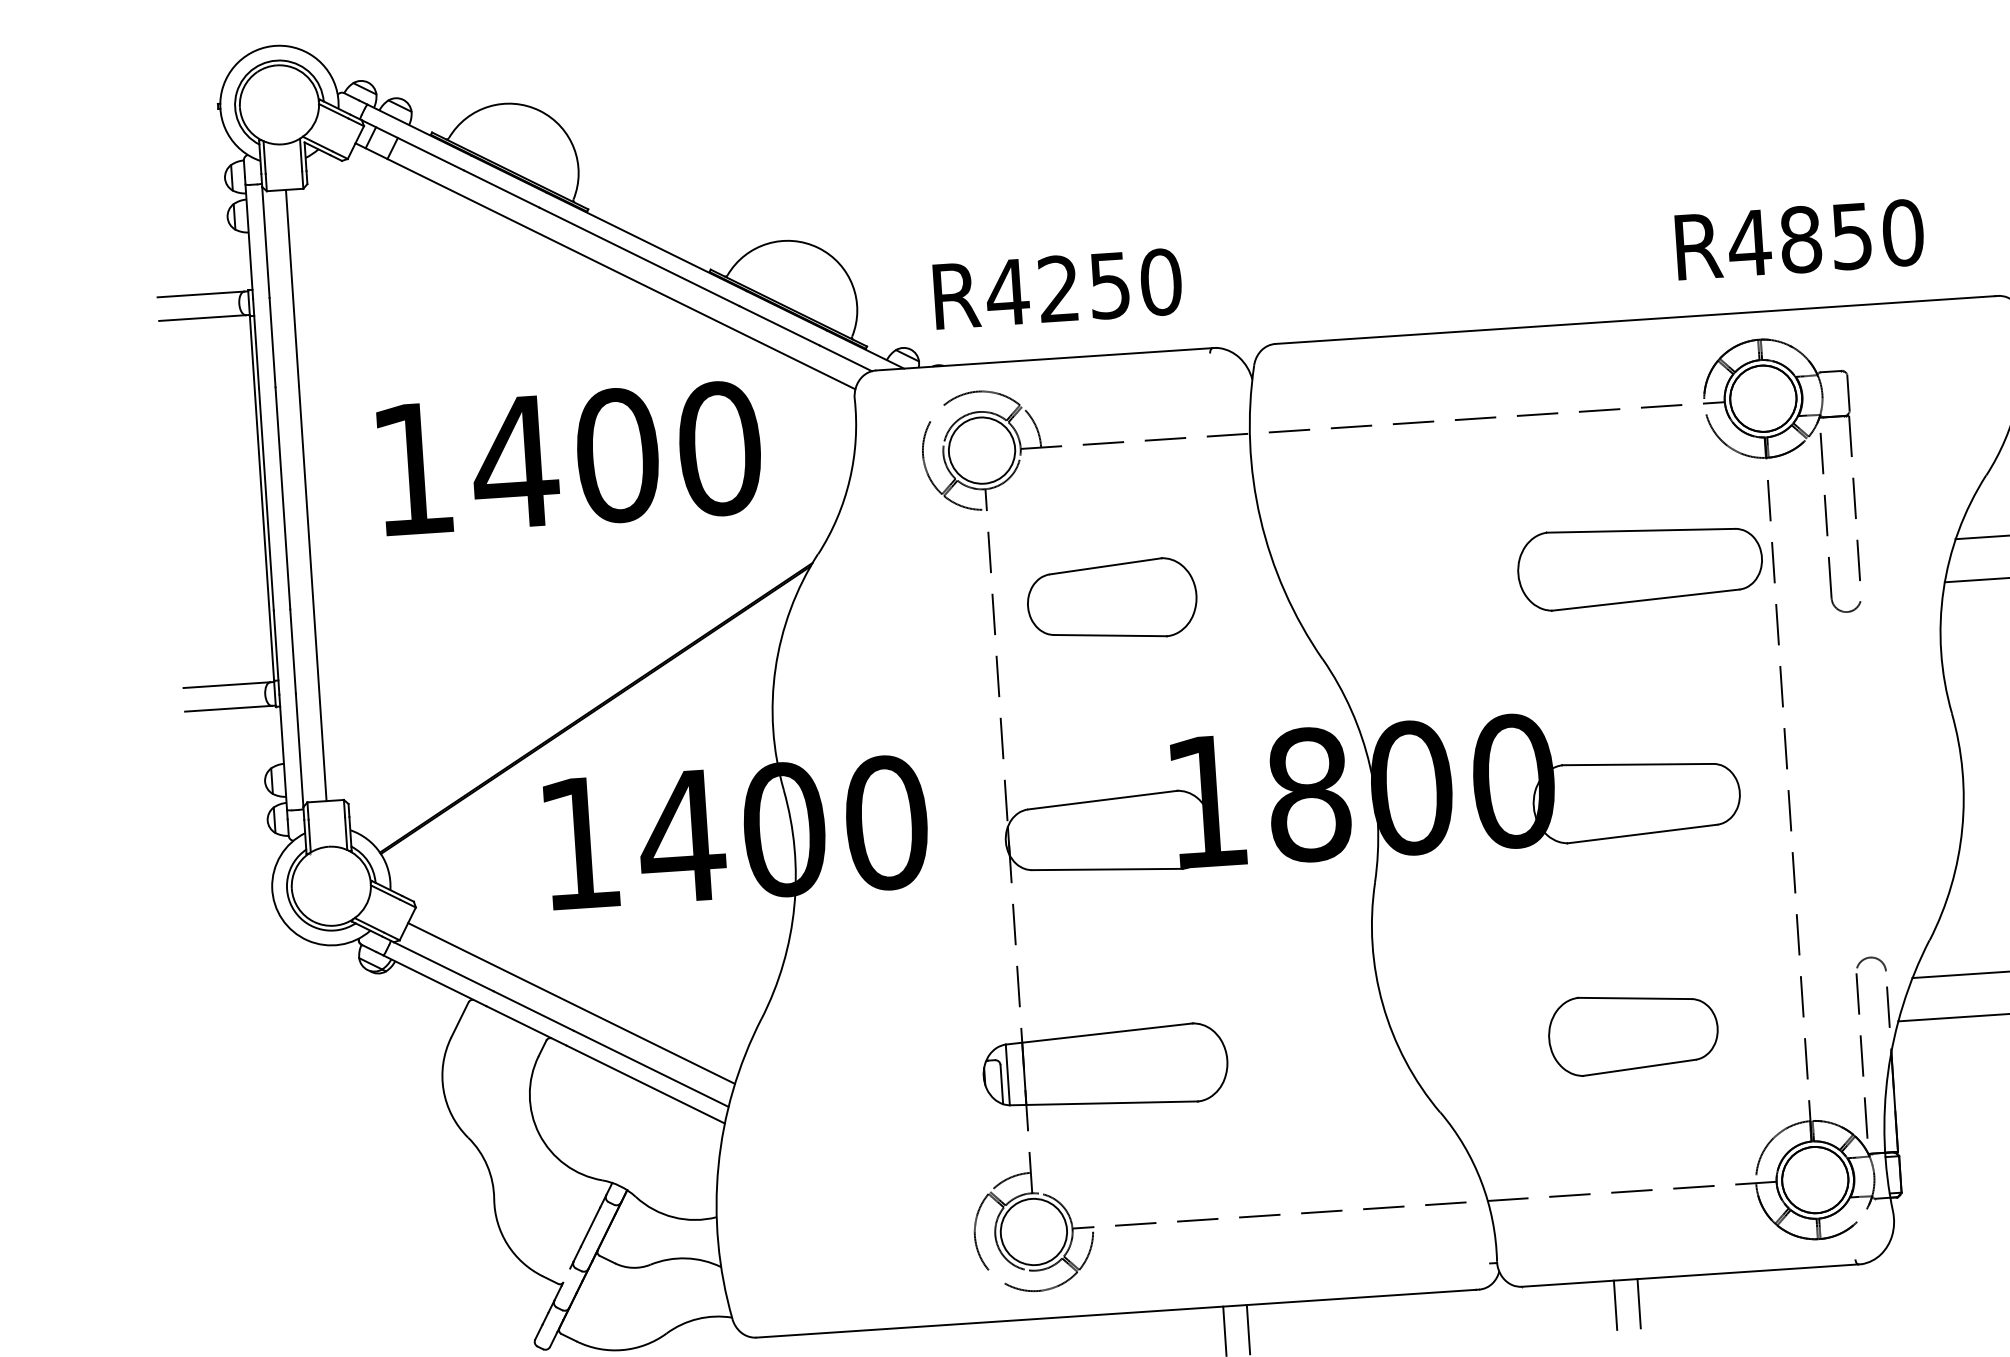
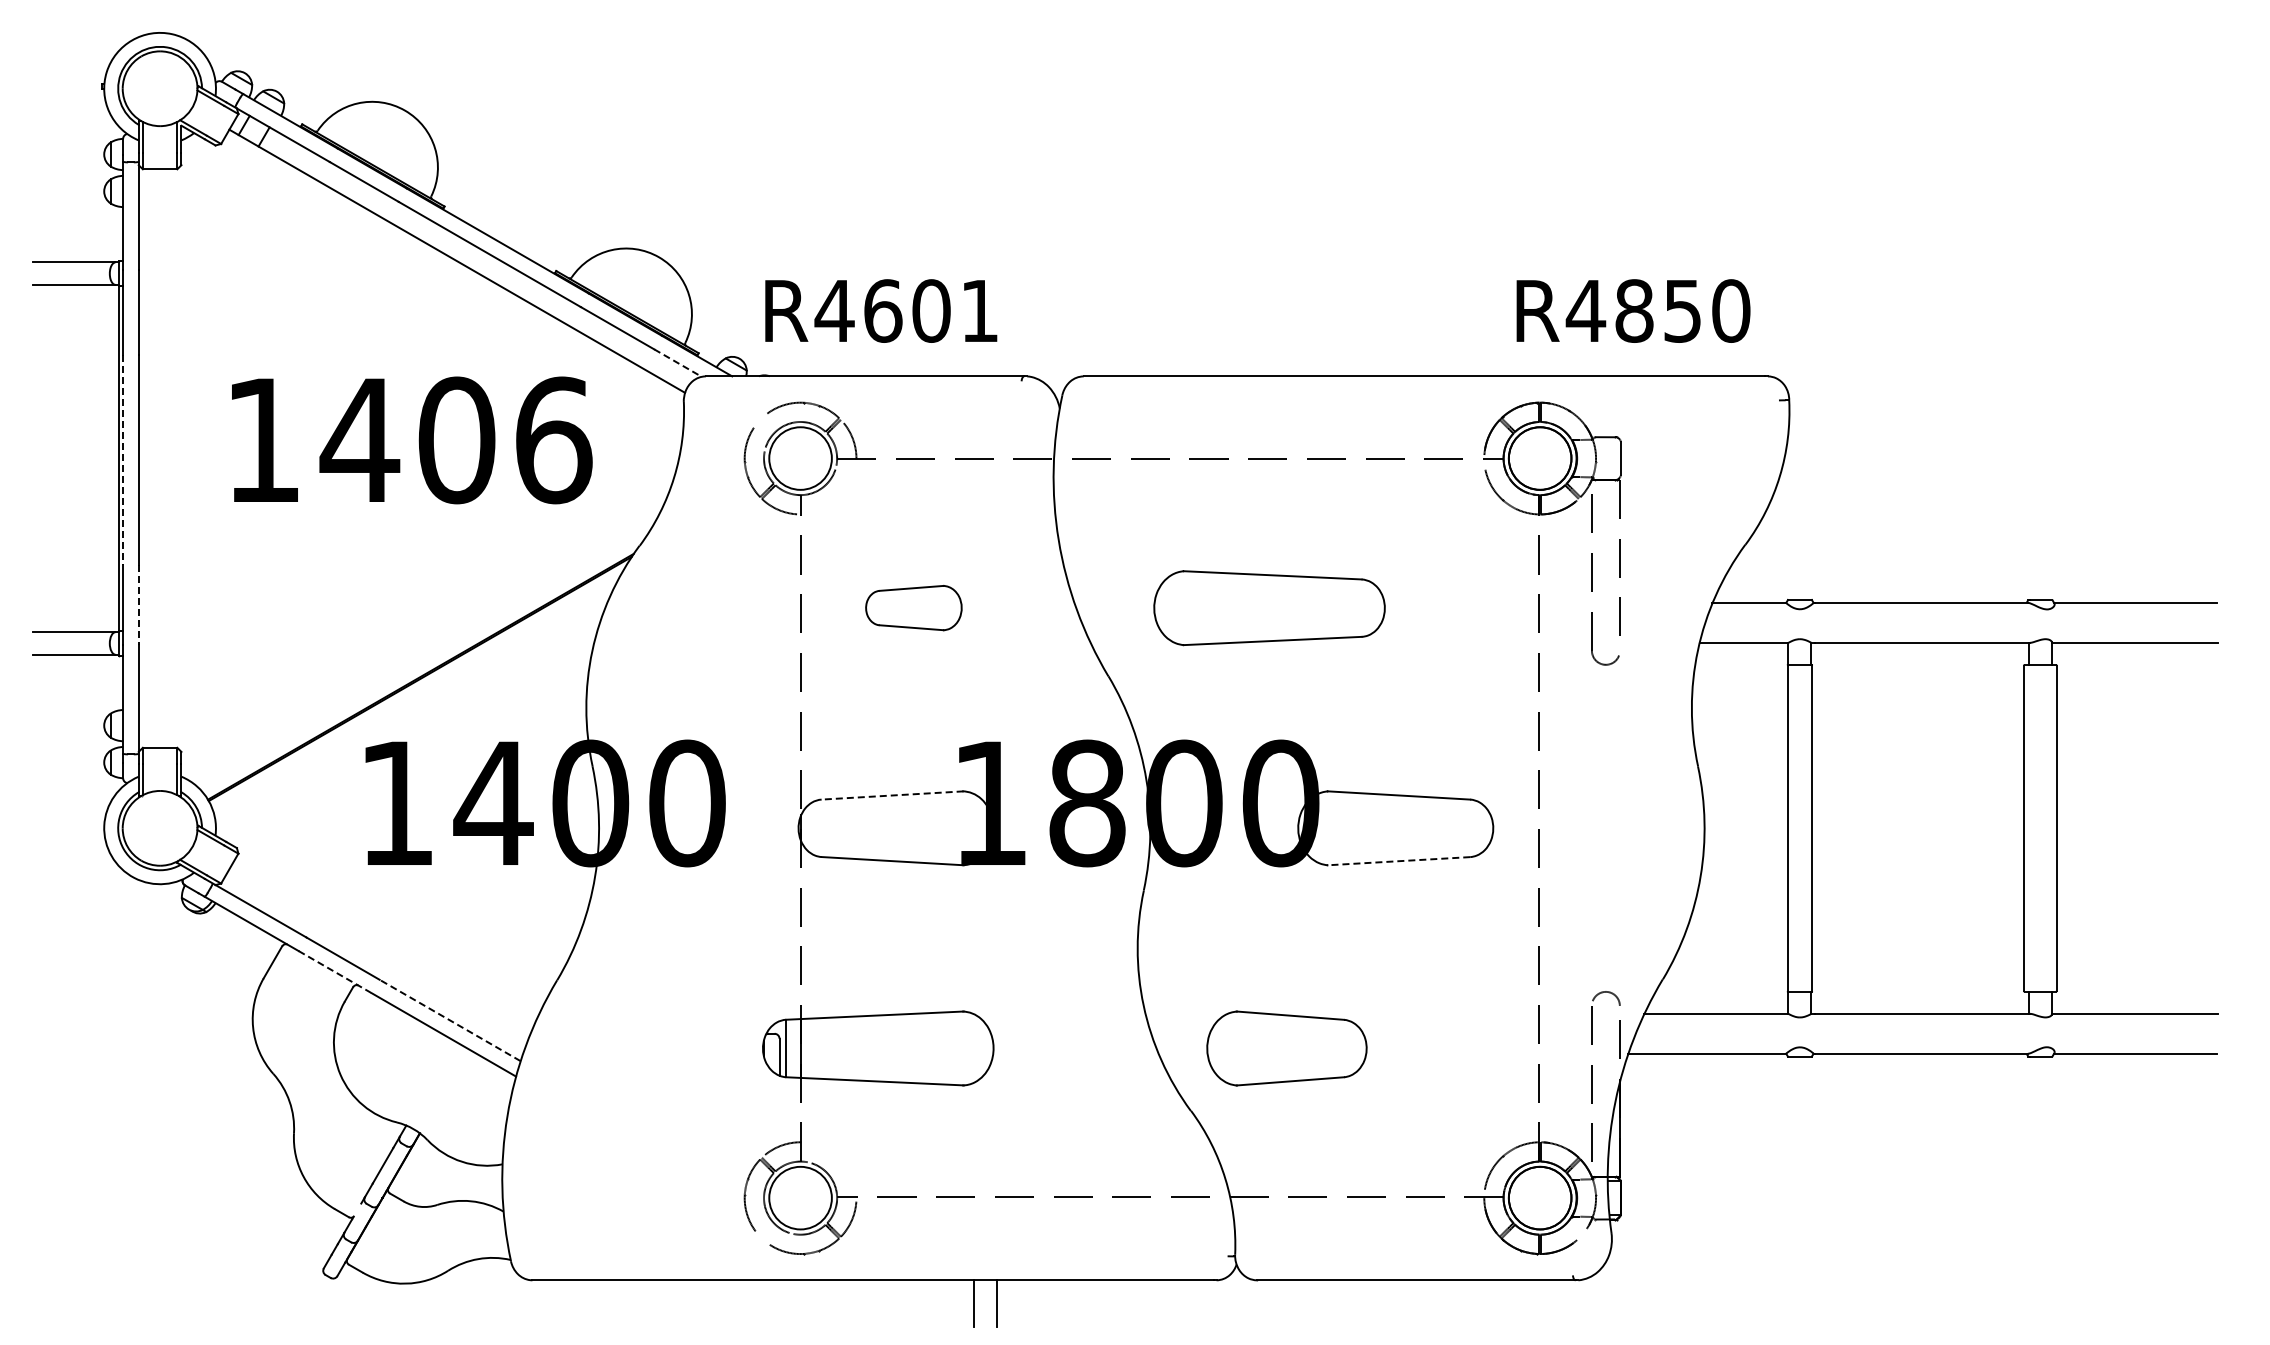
text: (1799, 239) -> (1633, 310), moved
text: (1109, 285) -> (931, 310), R4250 -> R4601
line: (846, 358) -> (678, 363), solid -> dashed
text: (719, 448) -> (553, 440), 1400 -> 1406
line: (305, 495) -> (160, 458), removed
line: (266, 500) -> (123, 460), solid -> dashed
part: (1640, 566) -> (1269, 608), moved
part: (1111, 600) -> (913, 607), size x0.6
line: (292, 651) -> (138, 604), solid -> dashed
line: (1102, 800) -> (892, 795), solid -> dashed
line: (1642, 834) -> (1398, 861), solid -> dashed
line: (571, 1003) -> (379, 953), removed
line: (526, 1026) -> (335, 972), solid -> dashed
part: (1632, 1033) -> (1286, 1048), moved
line: (650, 1068) -> (449, 1020), solid -> dashed
line: (1639, 1303) -> (1366, 1303), removed
line: (1615, 1305) -> (1344, 1303), removed

